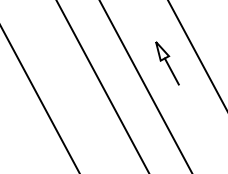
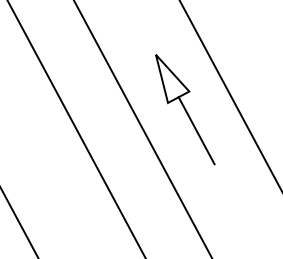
part: (167, 63) -> (185, 110), size x1.67

